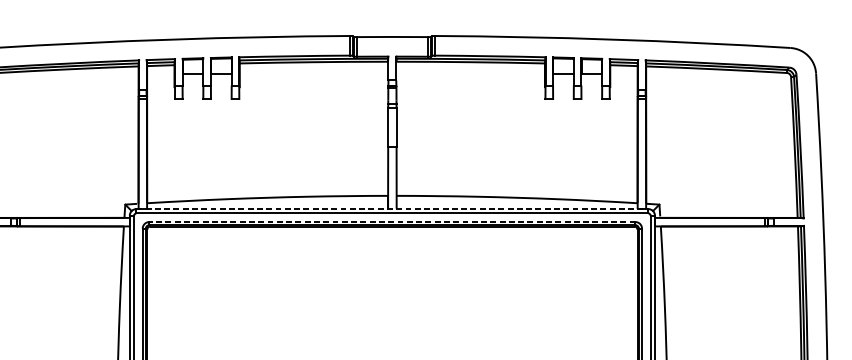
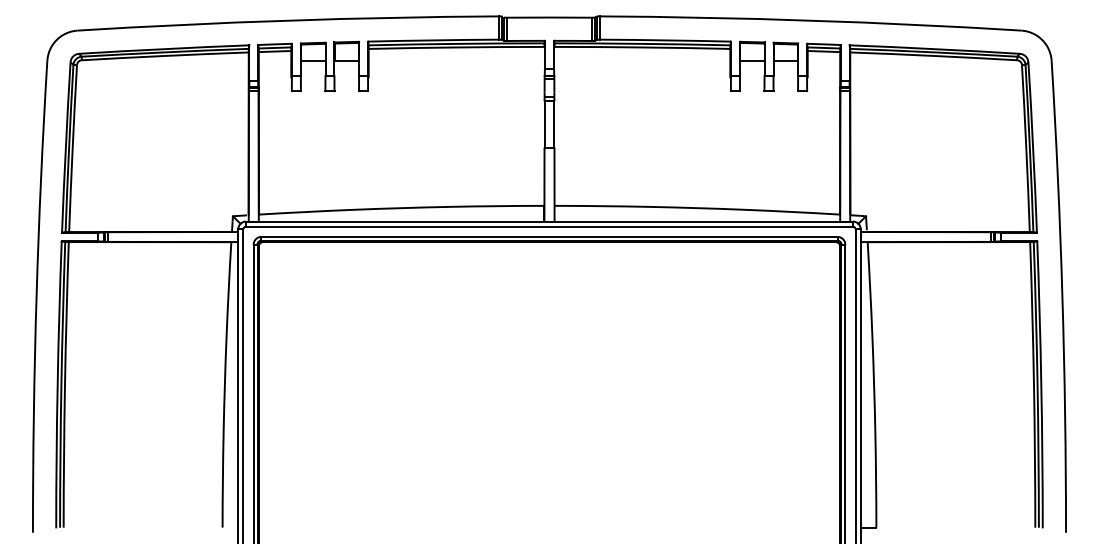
line: (392, 209) -> (549, 221), dashed -> solid
line: (392, 221) -> (549, 236), dashed -> solid

